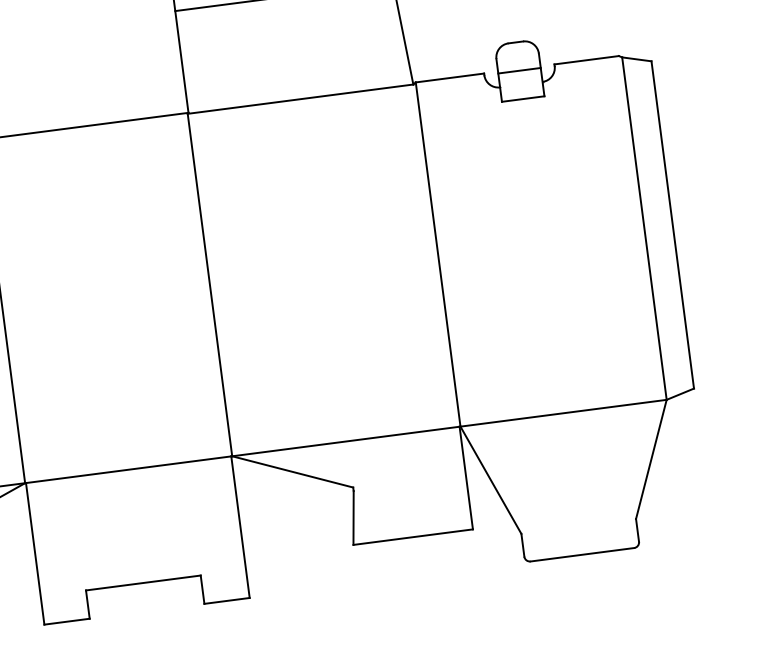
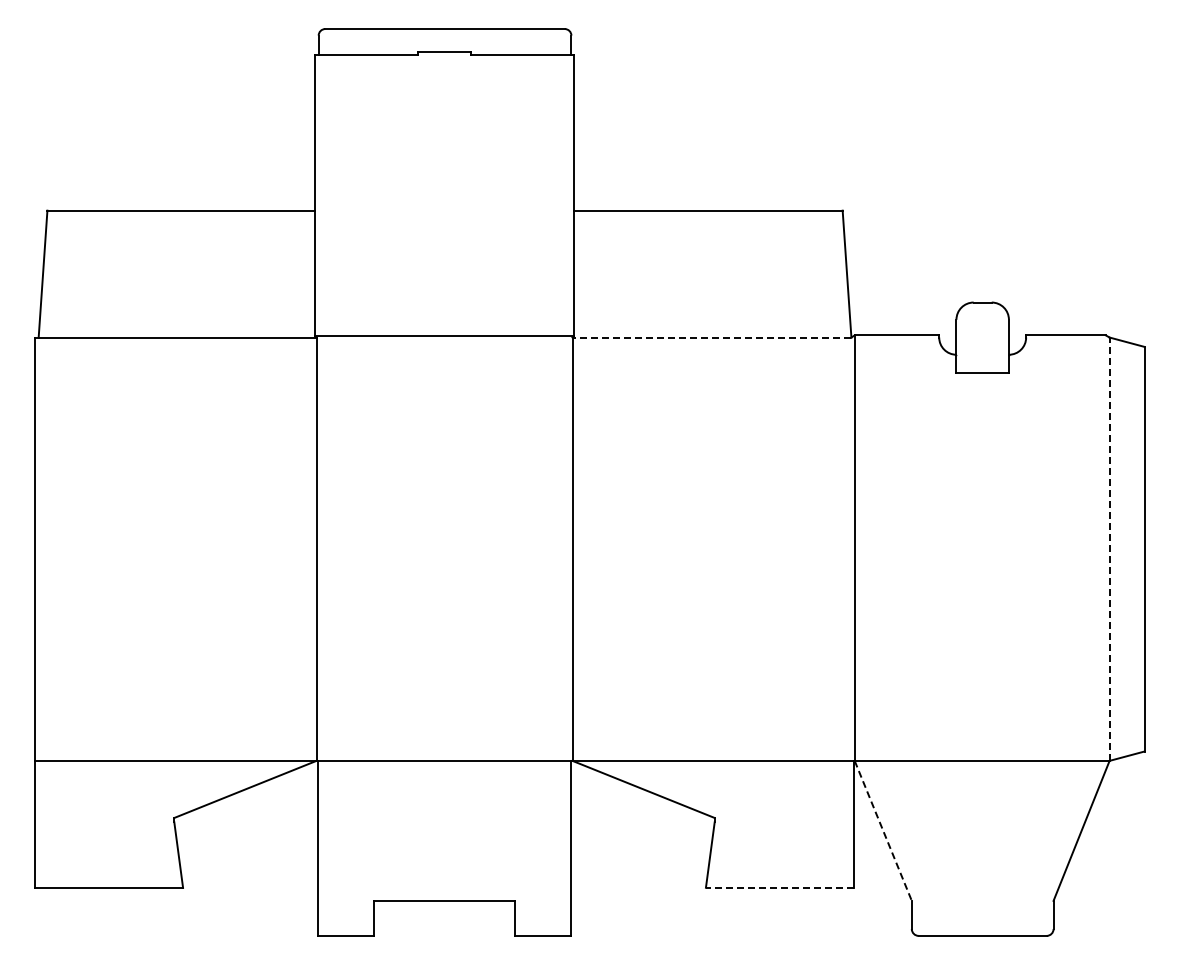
line: (519, 70) -> (982, 337), removed
line: (300, 99) -> (711, 337), solid -> dashed
line: (644, 228) -> (1109, 549), solid -> dashed
line: (491, 479) -> (883, 830), solid -> dashed
line: (412, 536) -> (779, 887), solid -> dashed

